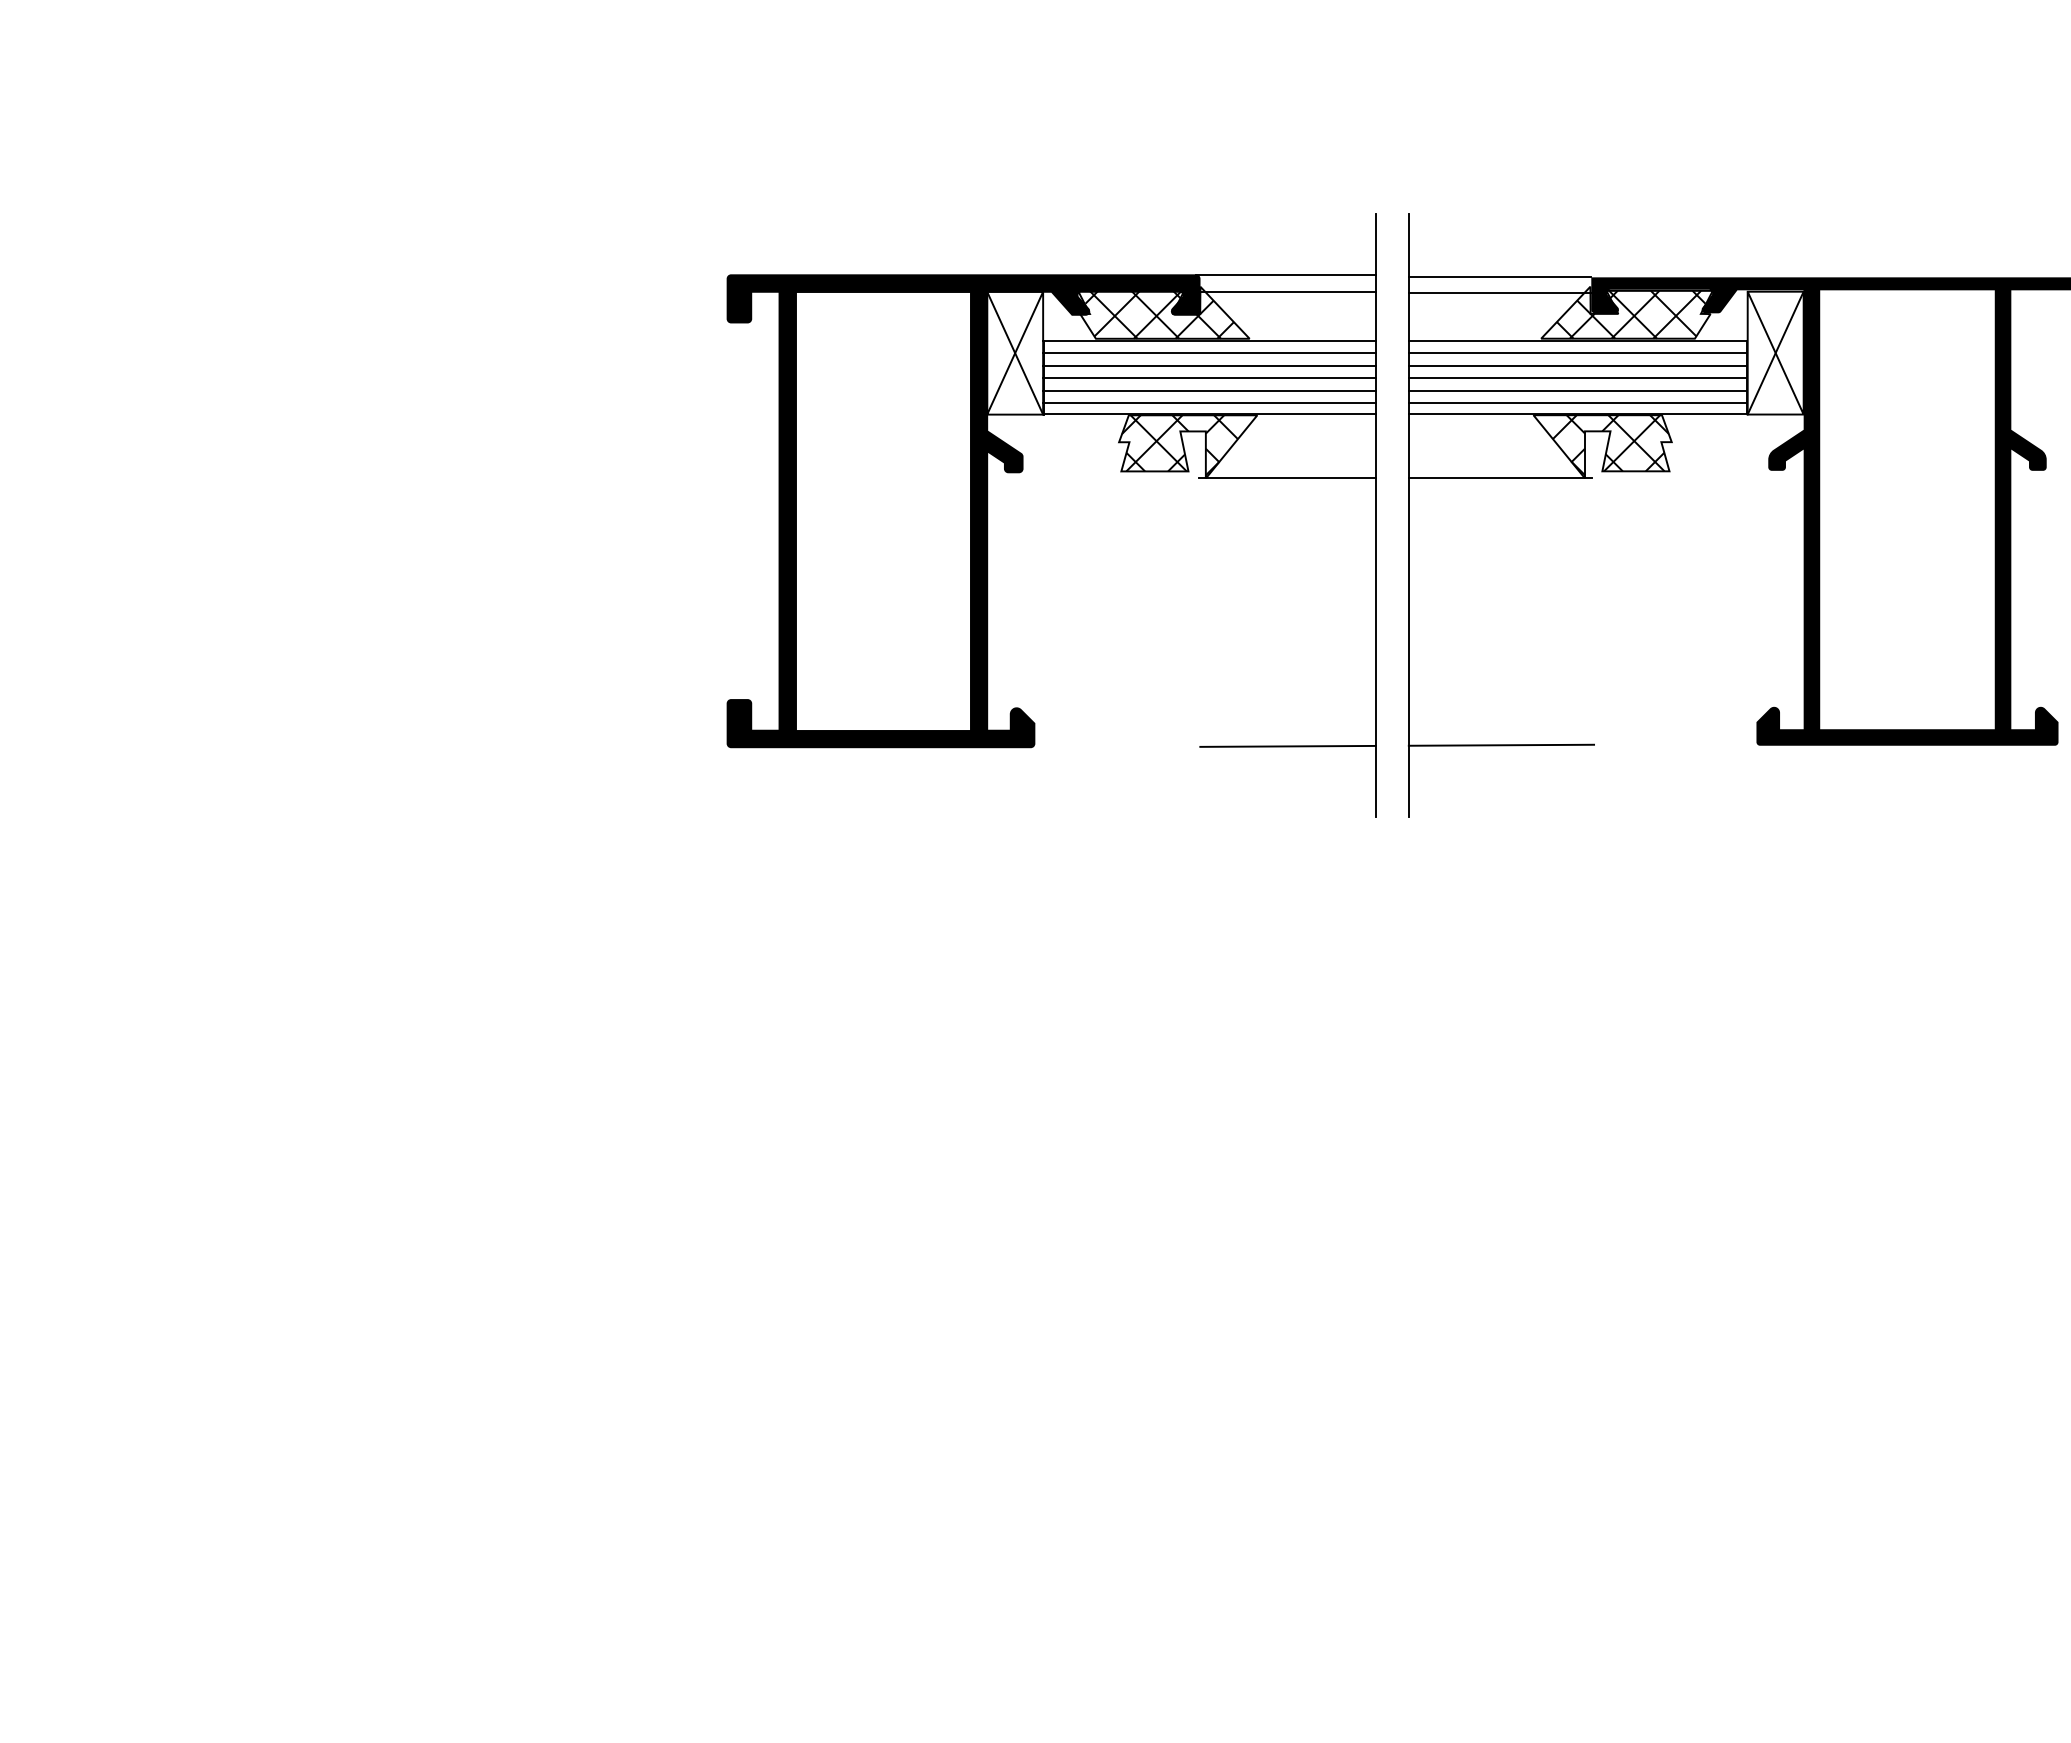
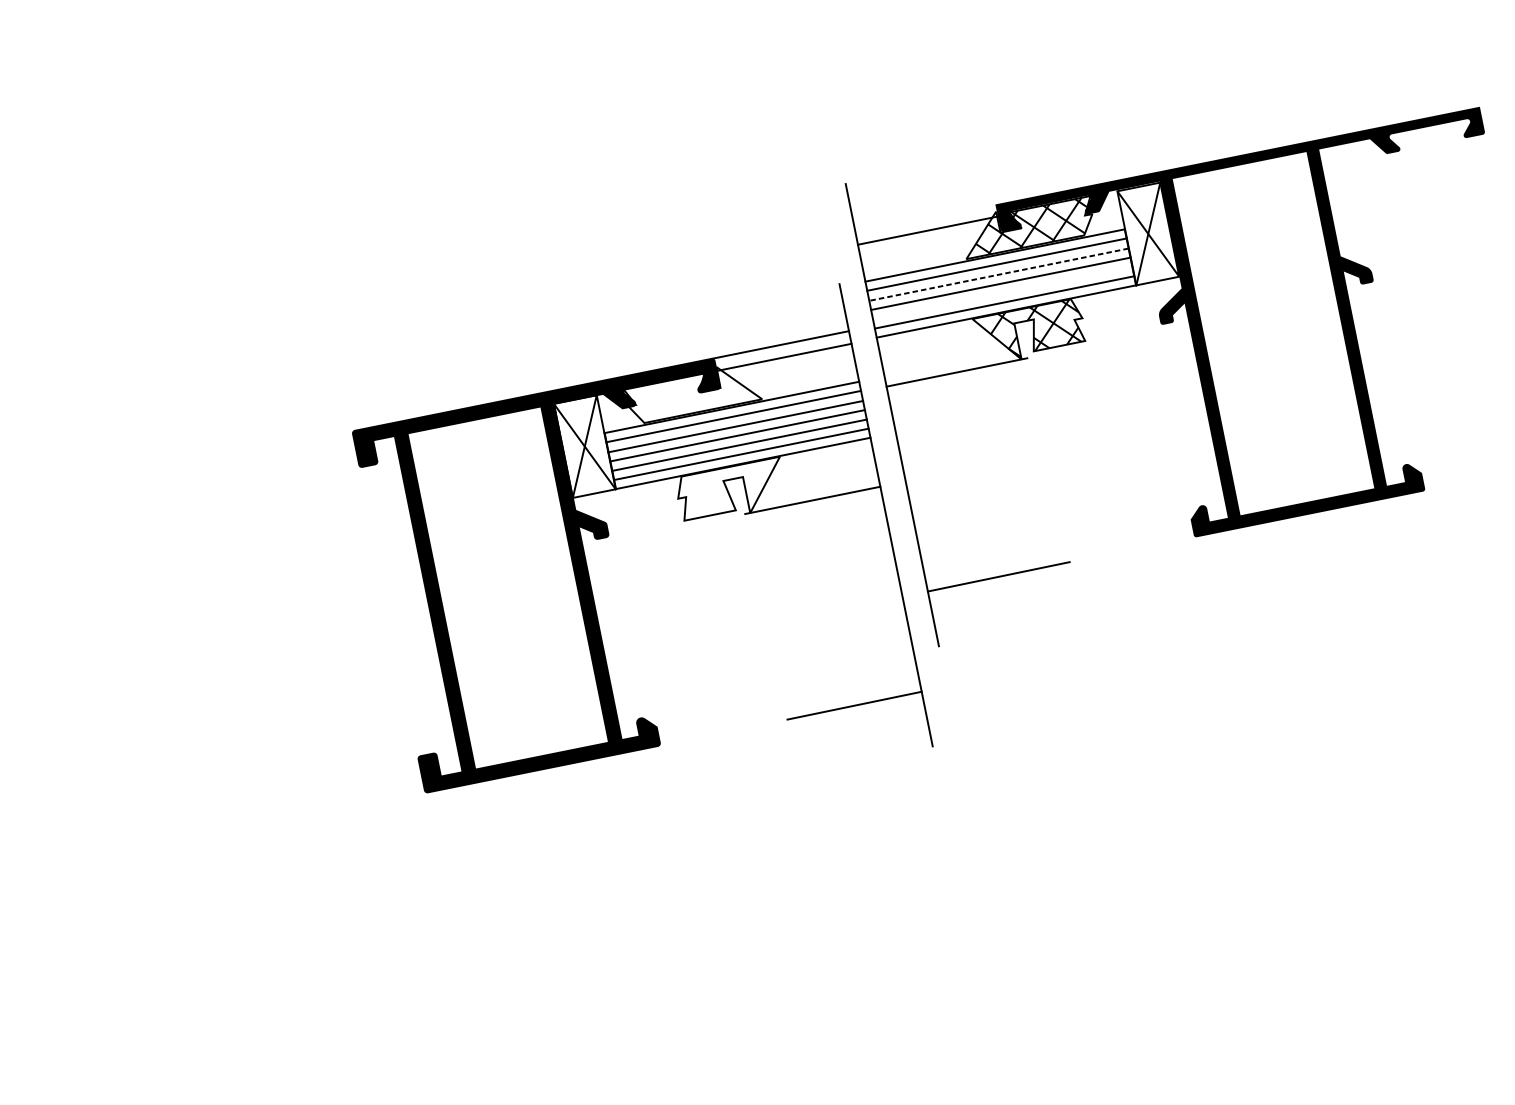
line: (1499, 277) -> (925, 218), removed
line: (1577, 366) -> (998, 274), solid -> dashed
line: (1577, 390) -> (1002, 293), removed
part: (1021, 472) -> (608, 536), moved

